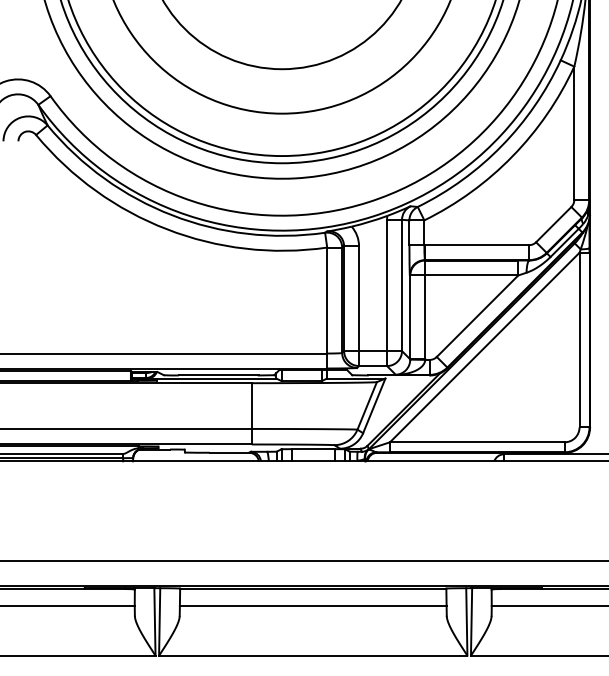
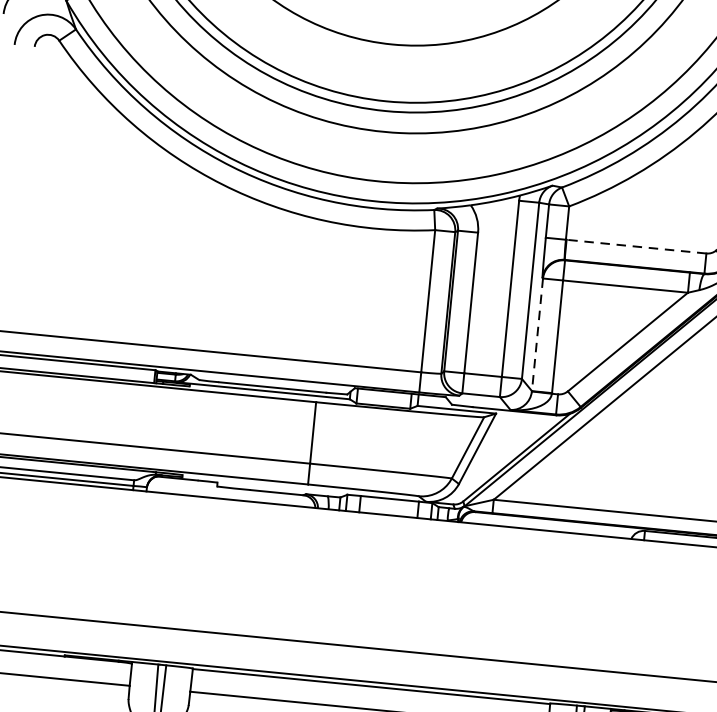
line: (476, 245) -> (635, 246), solid -> dashed
line: (410, 317) -> (537, 334), solid -> dashed

